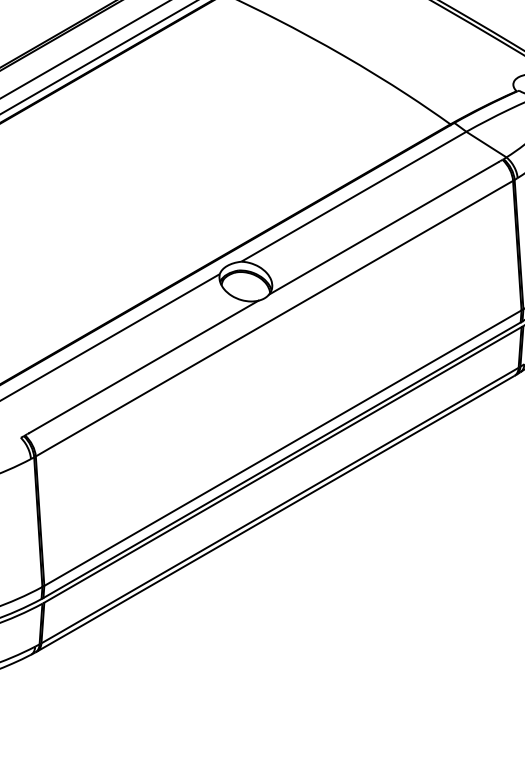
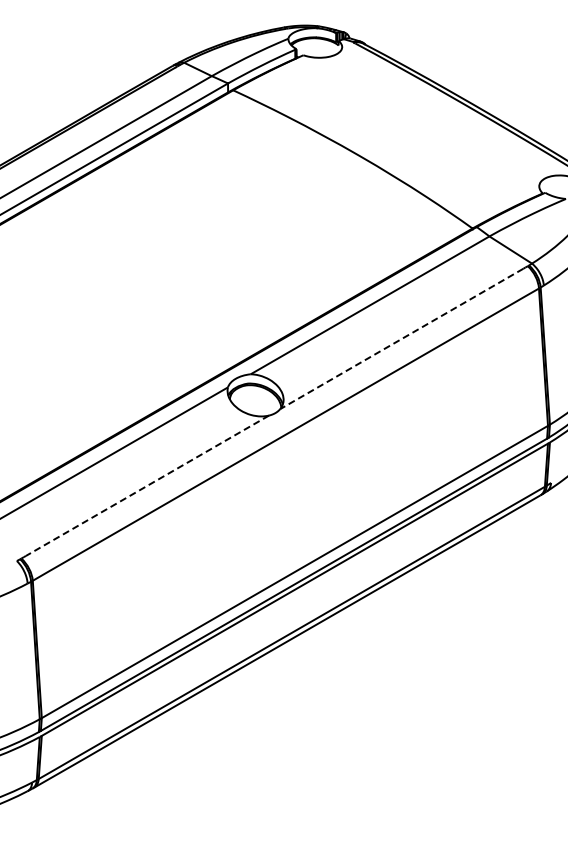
line: (383, 228) -> (401, 339), solid -> dashed
line: (143, 367) -> (147, 486), solid -> dashed

